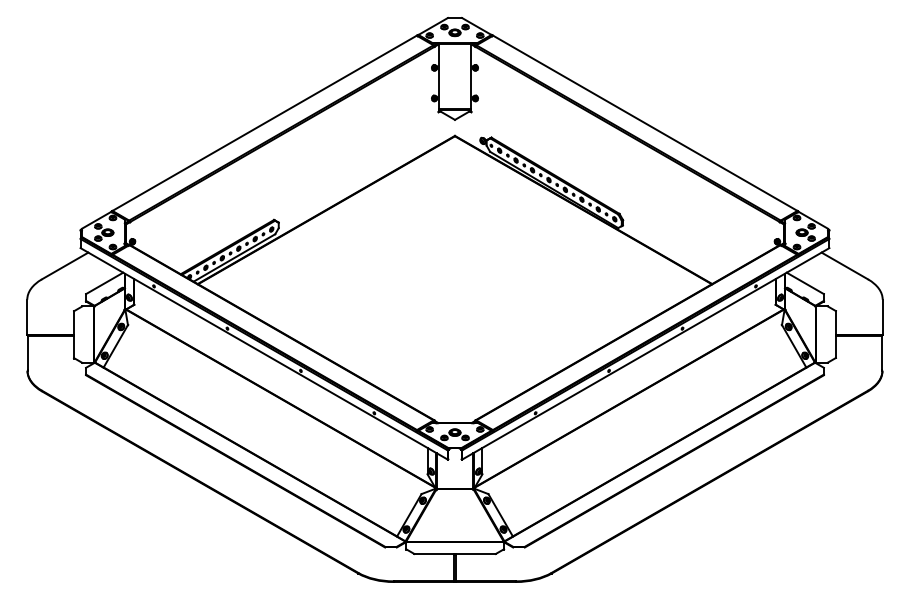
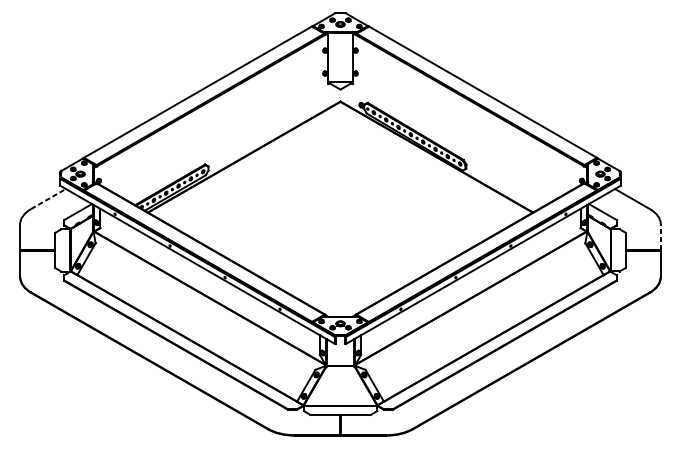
line: (65, 266) -> (48, 199), solid -> dashed
line: (882, 316) -> (660, 236), solid -> dashed

